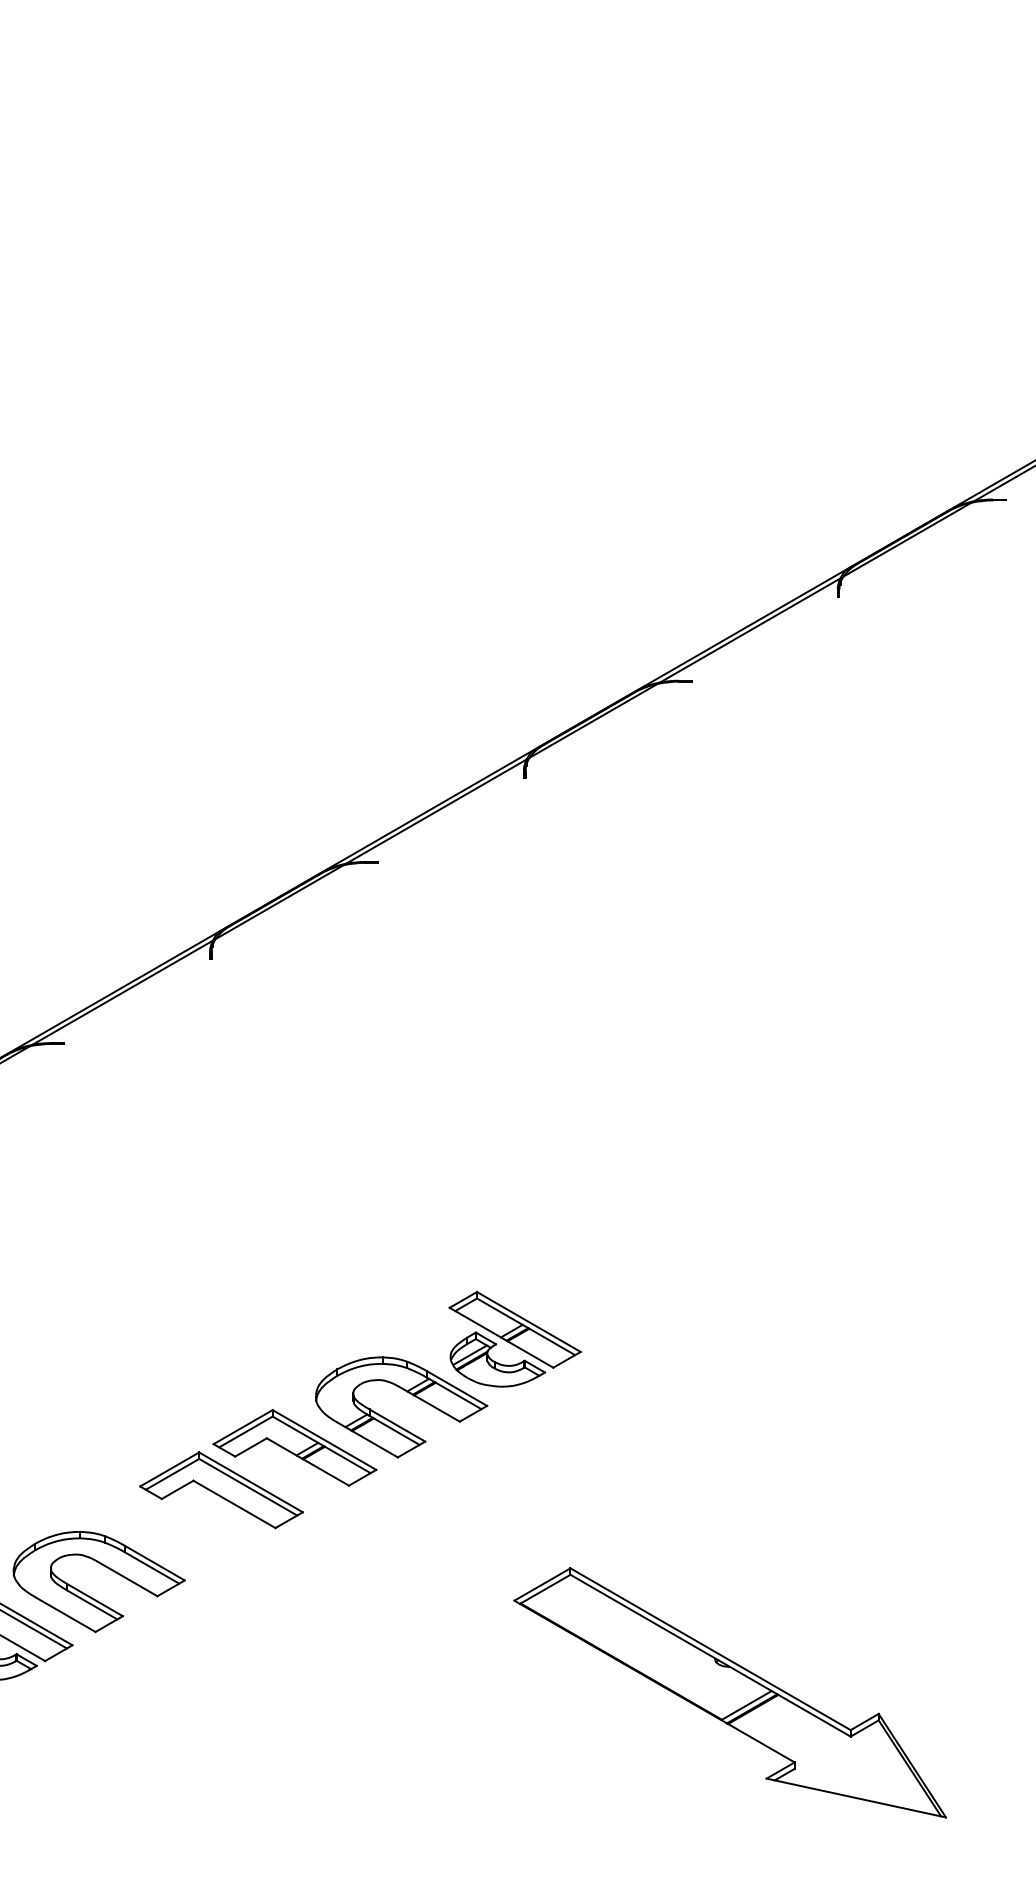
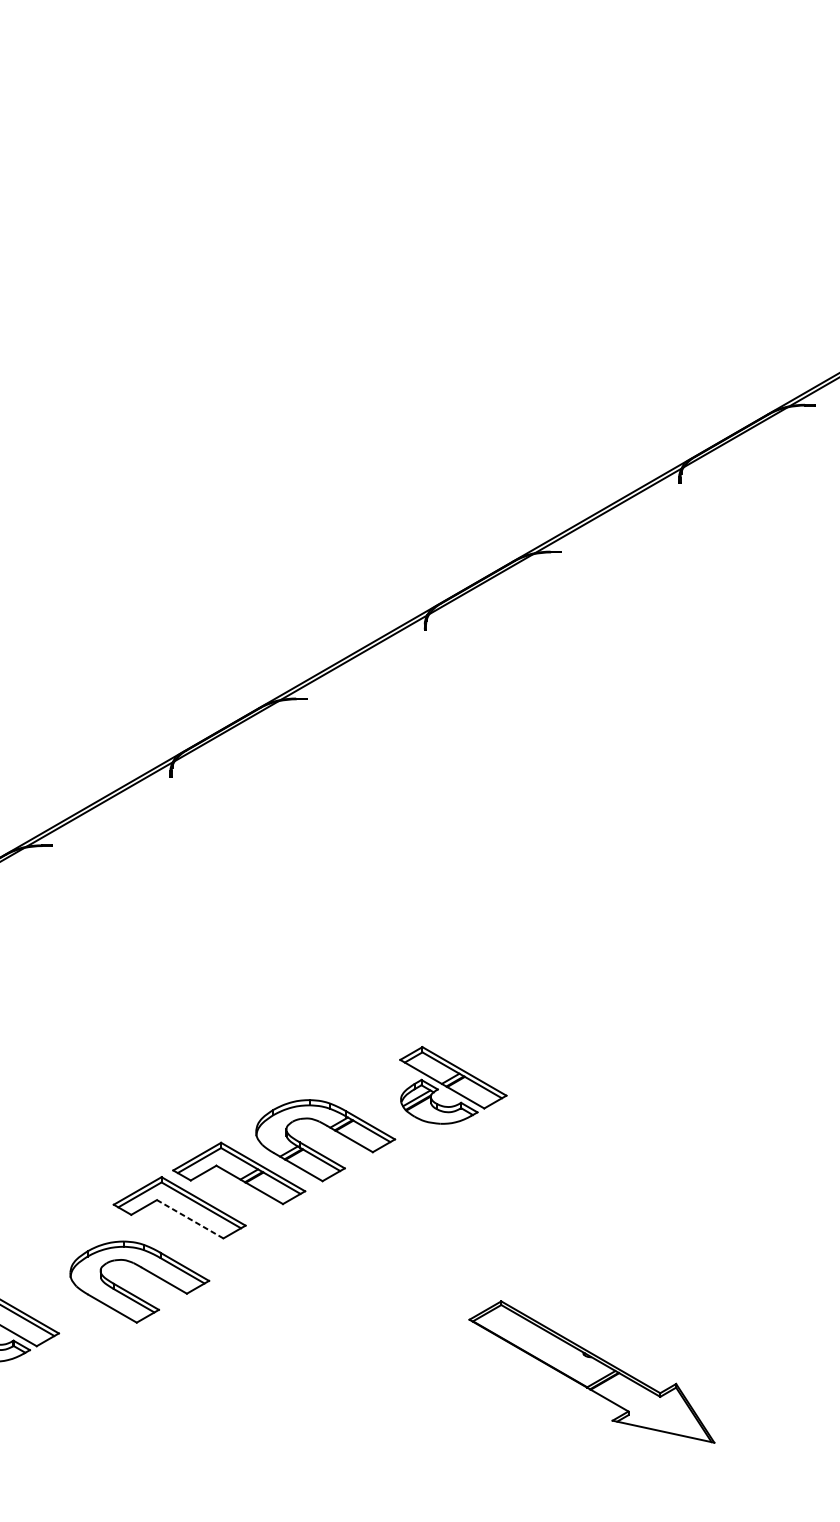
part: (514, 1339) -> (452, 1085), moved
line: (234, 1504) -> (190, 1219), solid -> dashed
part: (89, 1595) -> (131, 1293), moved
part: (729, 1692) -> (591, 1371), size x0.7

